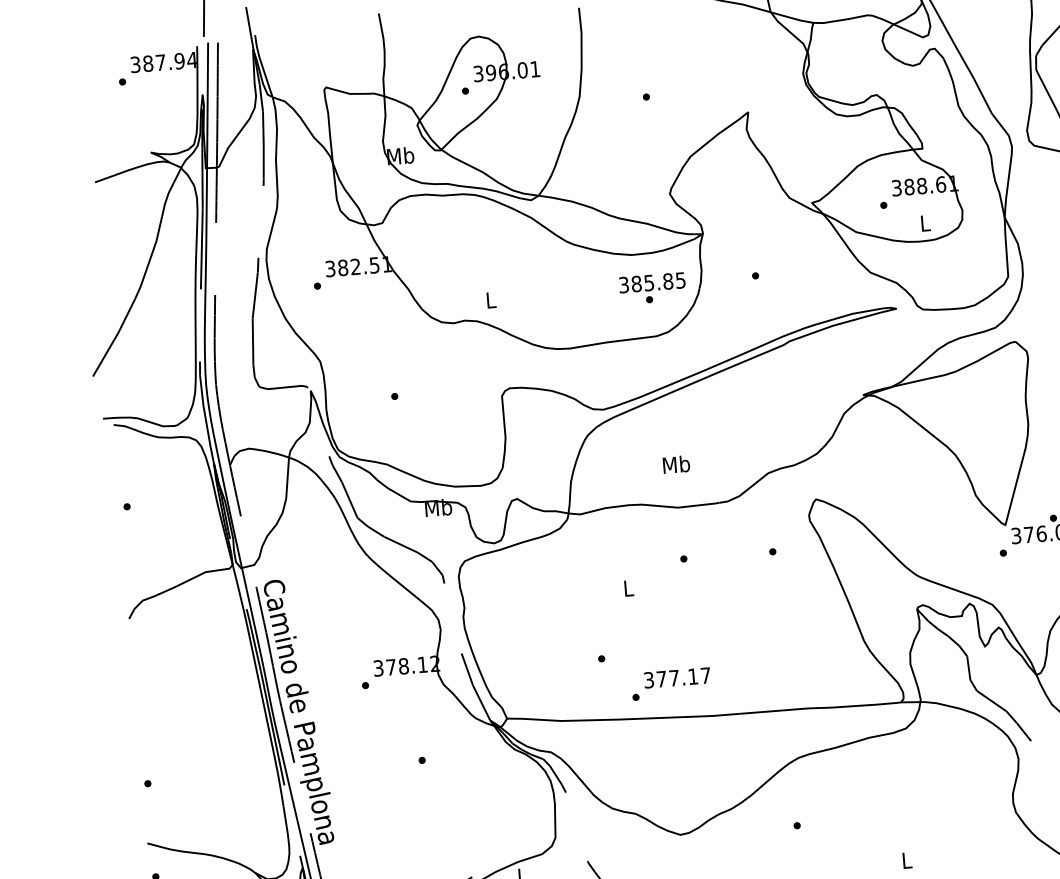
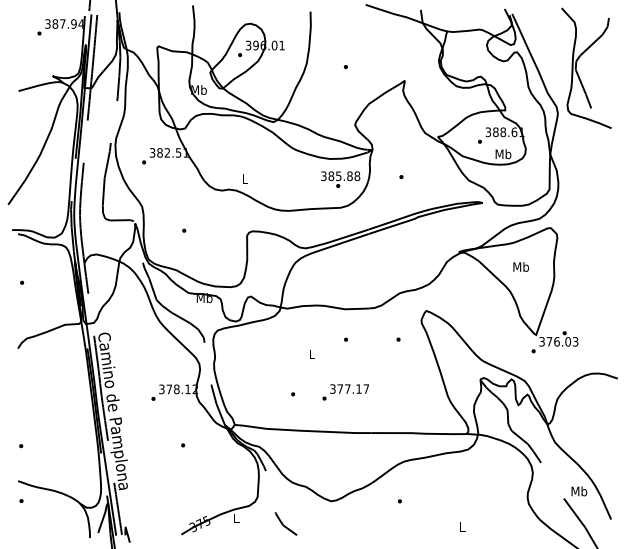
text: (925, 223) -> (503, 154), L -> Mb
text: (681, 280) -> (357, 176), 385.85 -> 385.88
text: (675, 463) -> (520, 266), moved
text: (670, 684) -> (345, 392), moved

